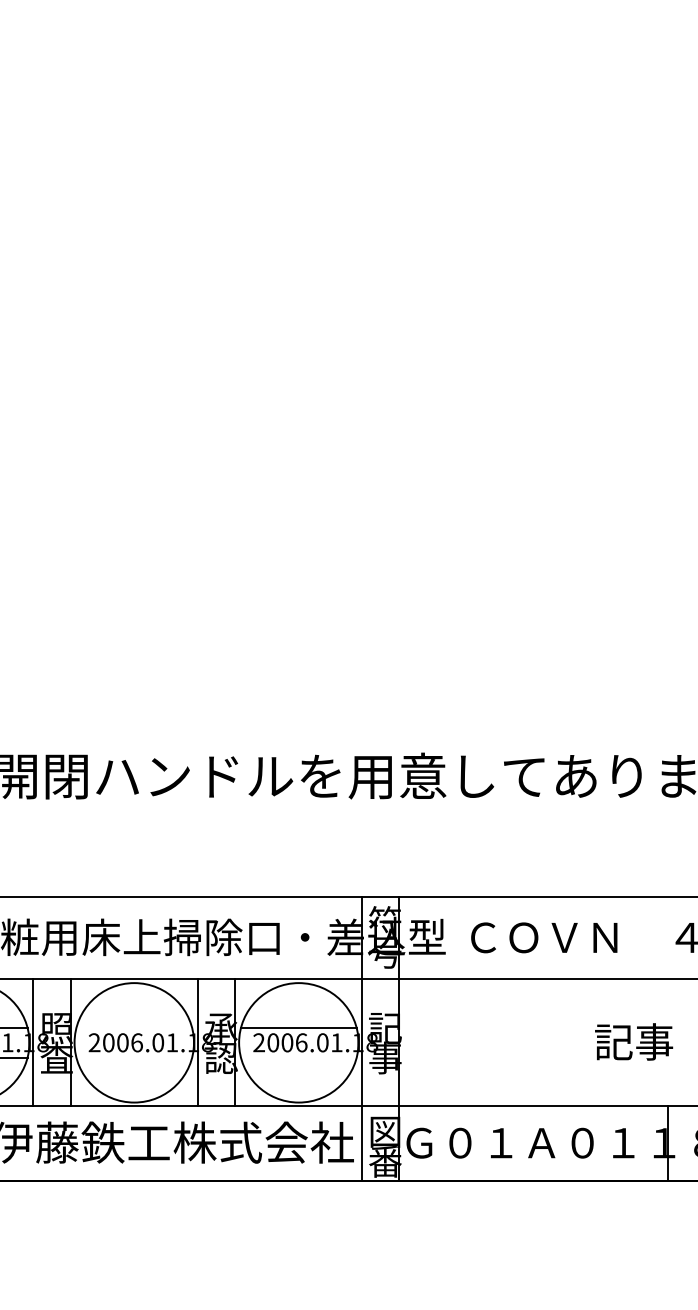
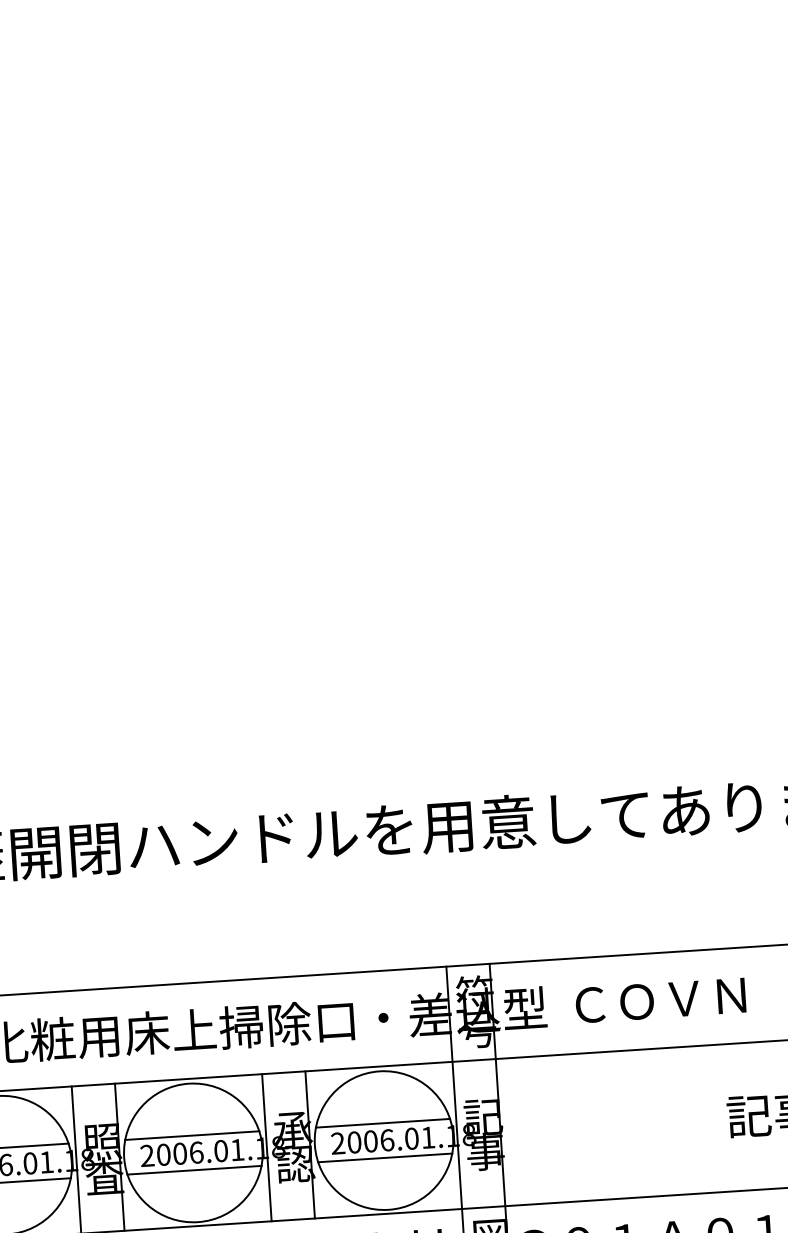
line: (134, 1027) -> (192, 1135), added
line: (134, 1057) -> (194, 1169), added
line: (298, 1057) -> (384, 1157), added

